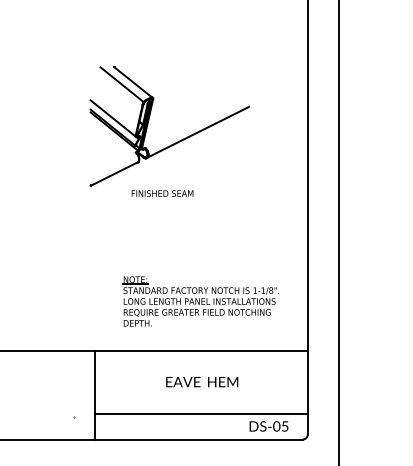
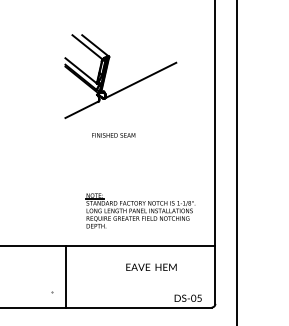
part: (177, 140) -> (126, 86), moved
text: (202, 380) -> (151, 266), moved
line: (200, 413) -> (140, 289), removed

